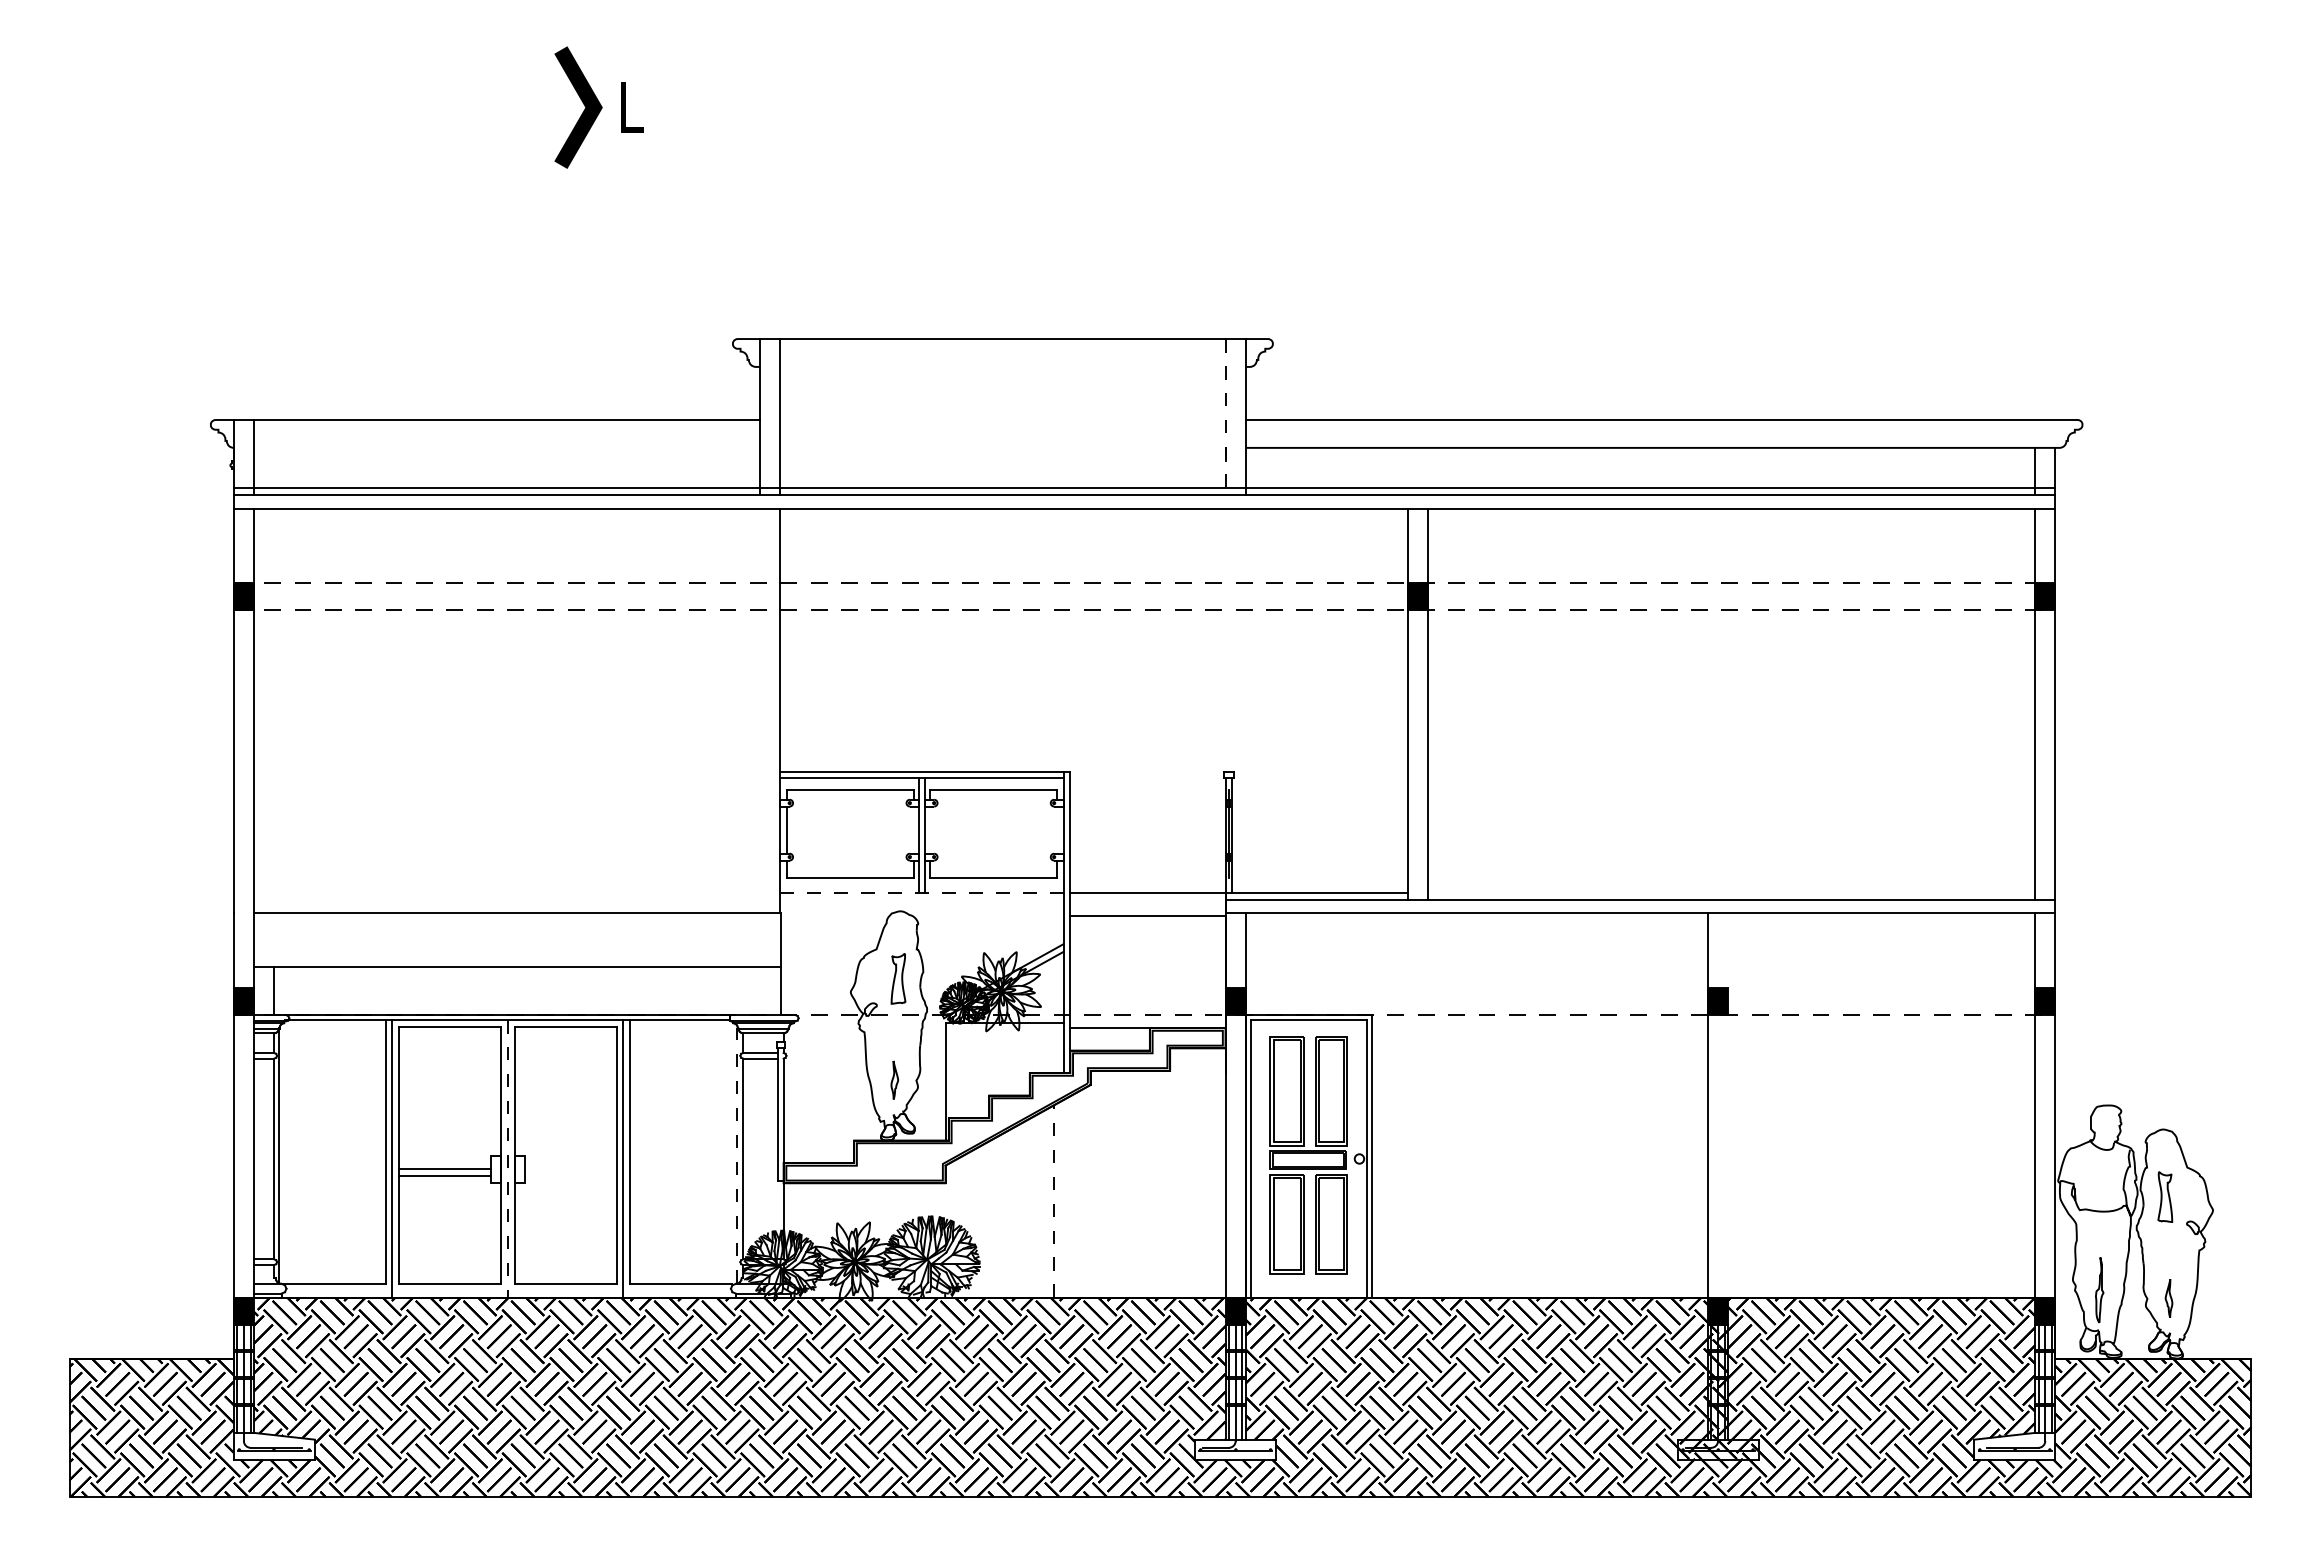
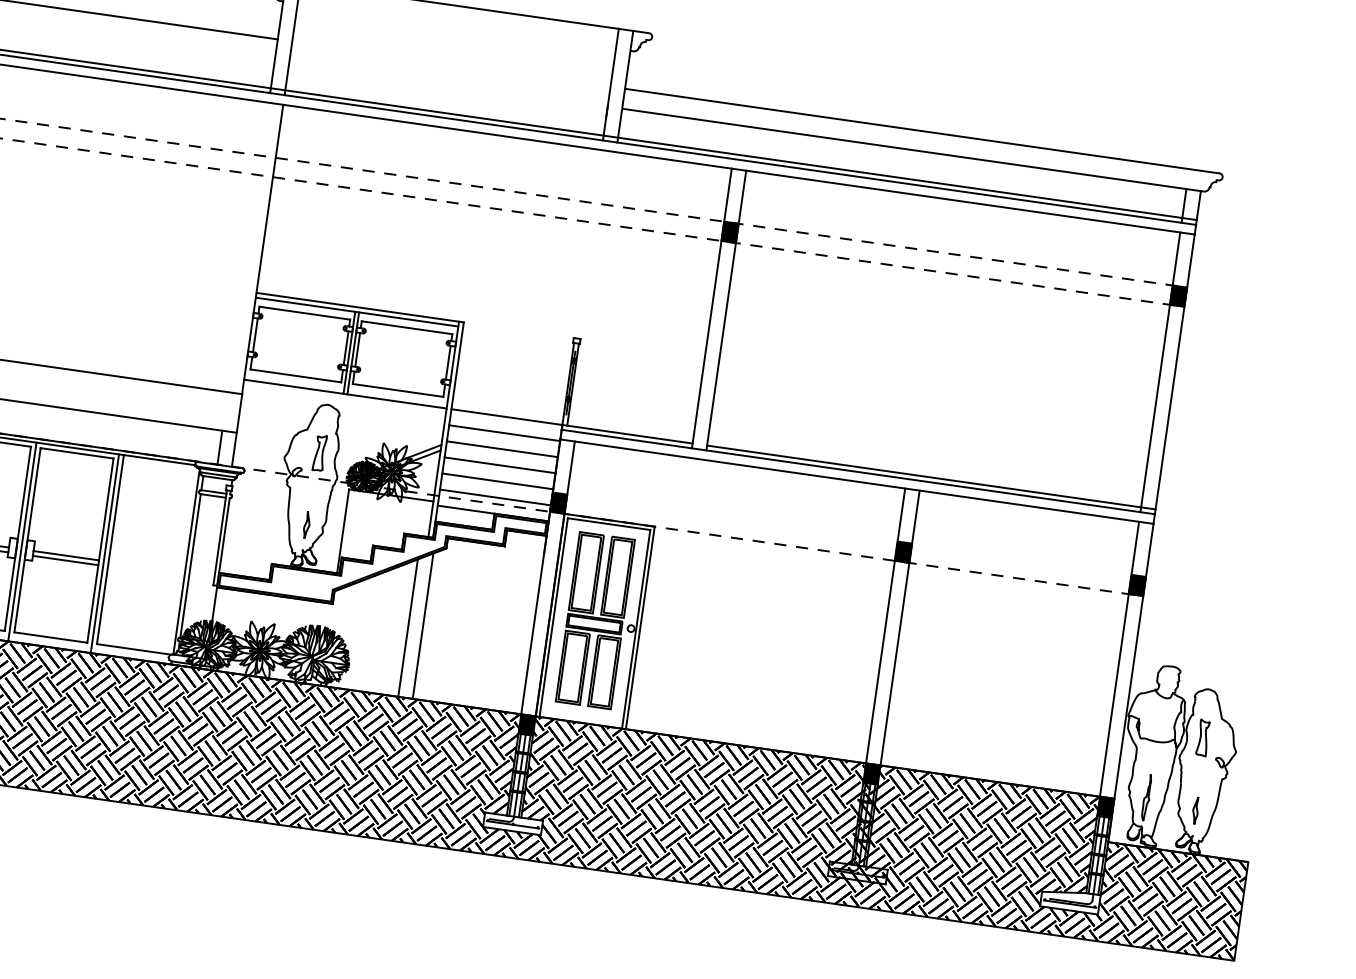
line: (1225, 417) -> (610, 84), dashed -> solid
line: (913, 829) -> (345, 347), added
line: (930, 829) -> (358, 349), added
line: (1056, 829) -> (448, 362), added
line: (922, 893) -> (345, 394), dashed -> solid
line: (1741, 893) -> (931, 477), added
line: (1147, 938) -> (502, 449), added
line: (1147, 960) -> (499, 465), added
line: (1147, 983) -> (497, 481), added
line: (760, 991) -> (220, 447), added
line: (1147, 1005) -> (495, 497), added
line: (1728, 1105) -> (900, 627), added
line: (736, 1155) -> (186, 562), dashed -> solid
line: (507, 1158) -> (22, 541), dashed -> solid
line: (570, 1169) -> (66, 555), added
line: (570, 1175) -> (65, 560), added
line: (1073, 1195) -> (422, 625), added
line: (1053, 1201) -> (408, 627), dashed -> solid

